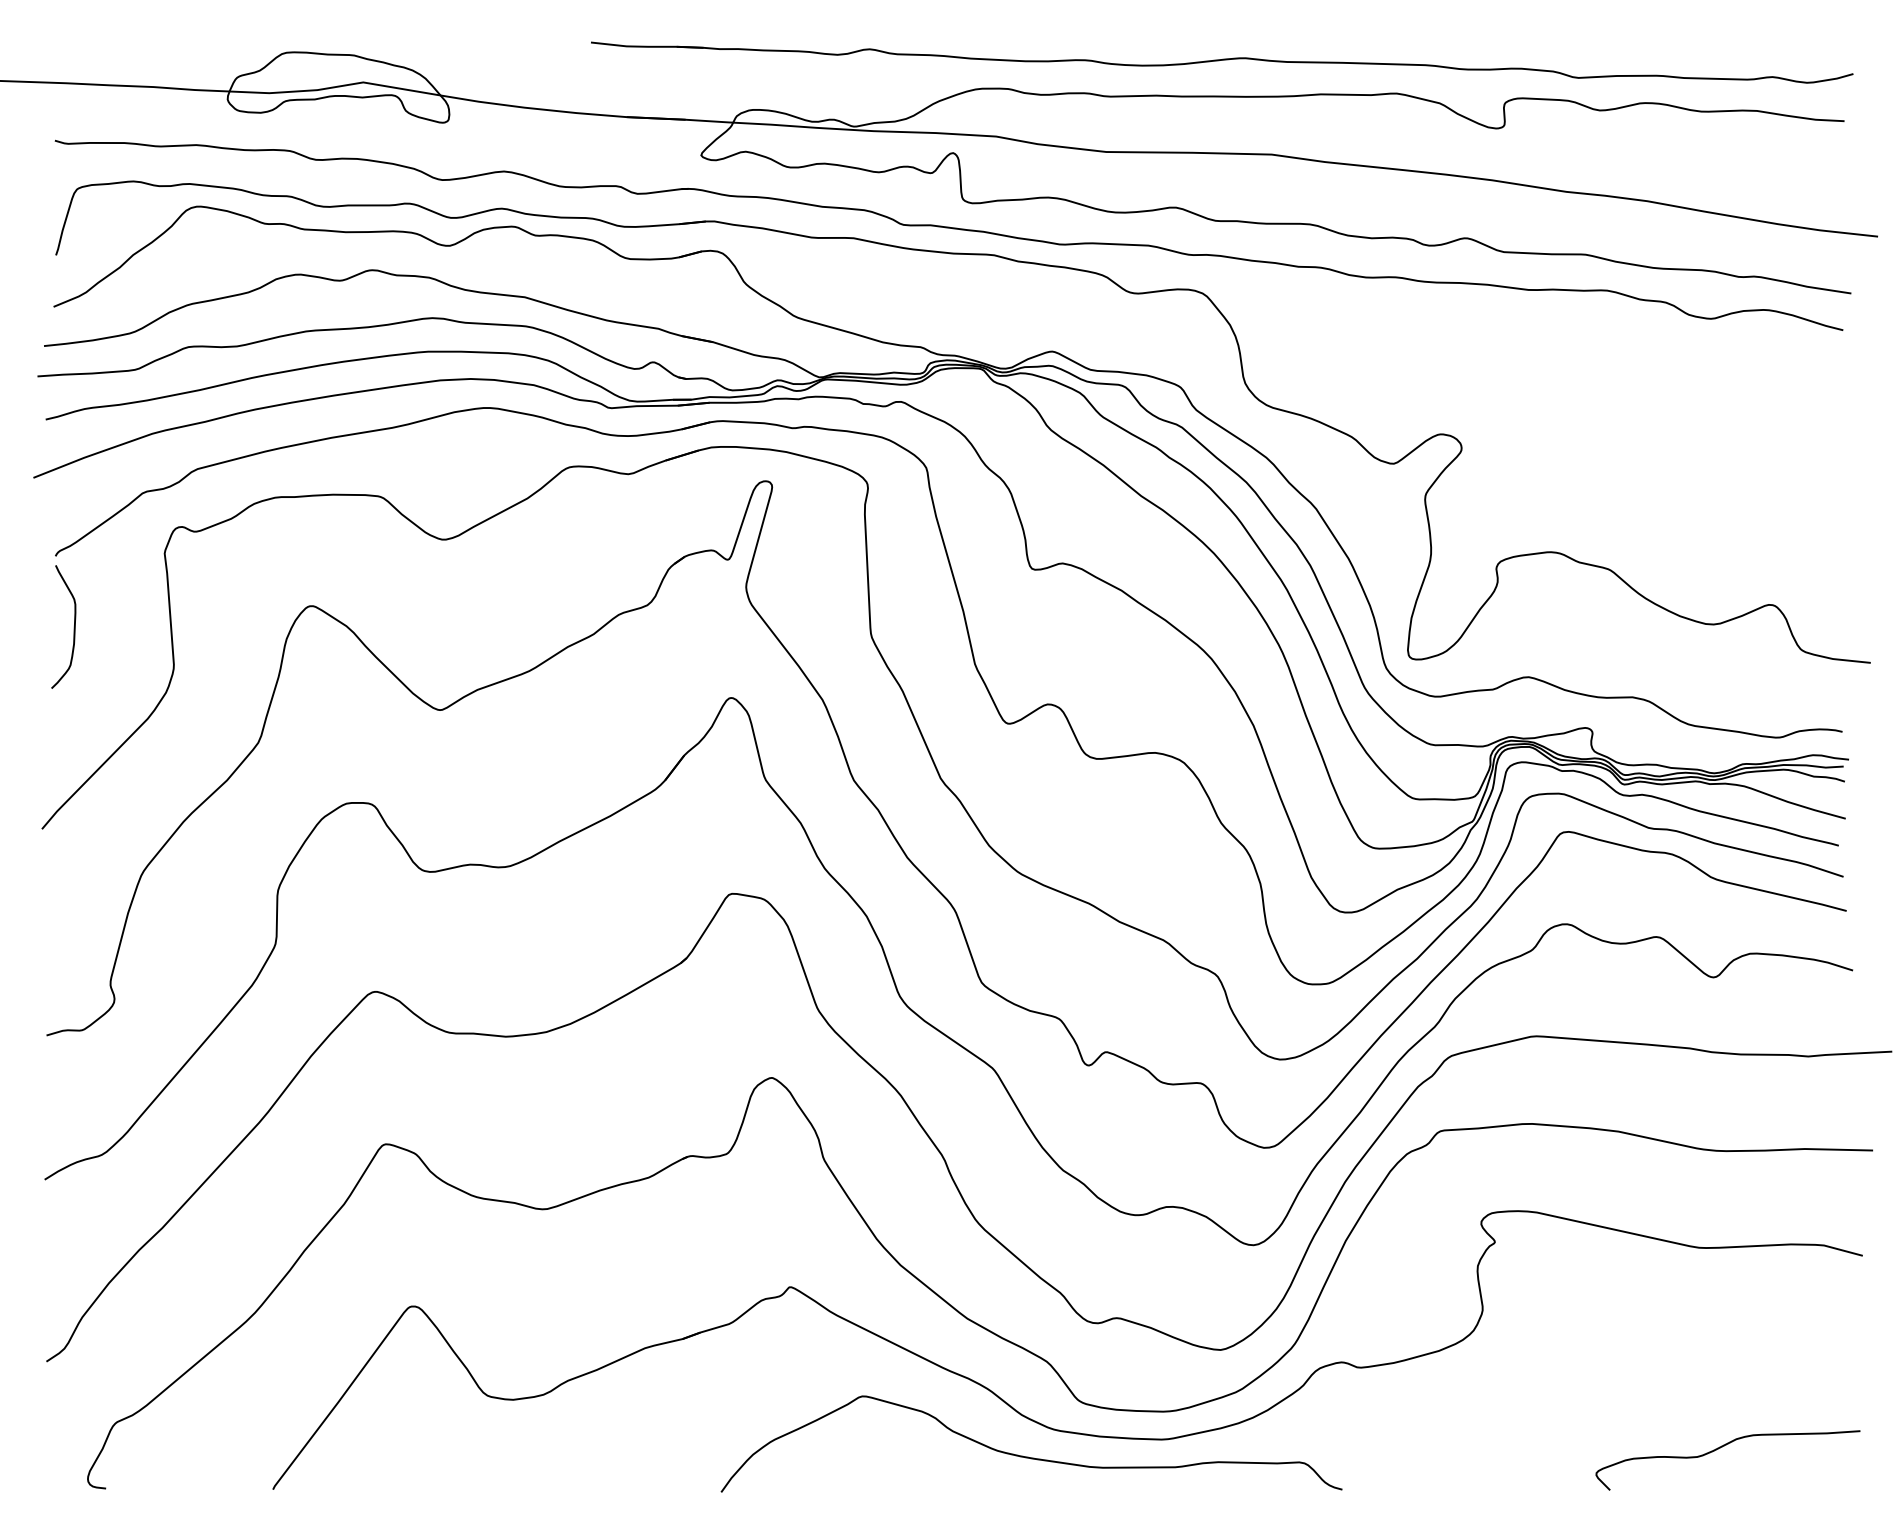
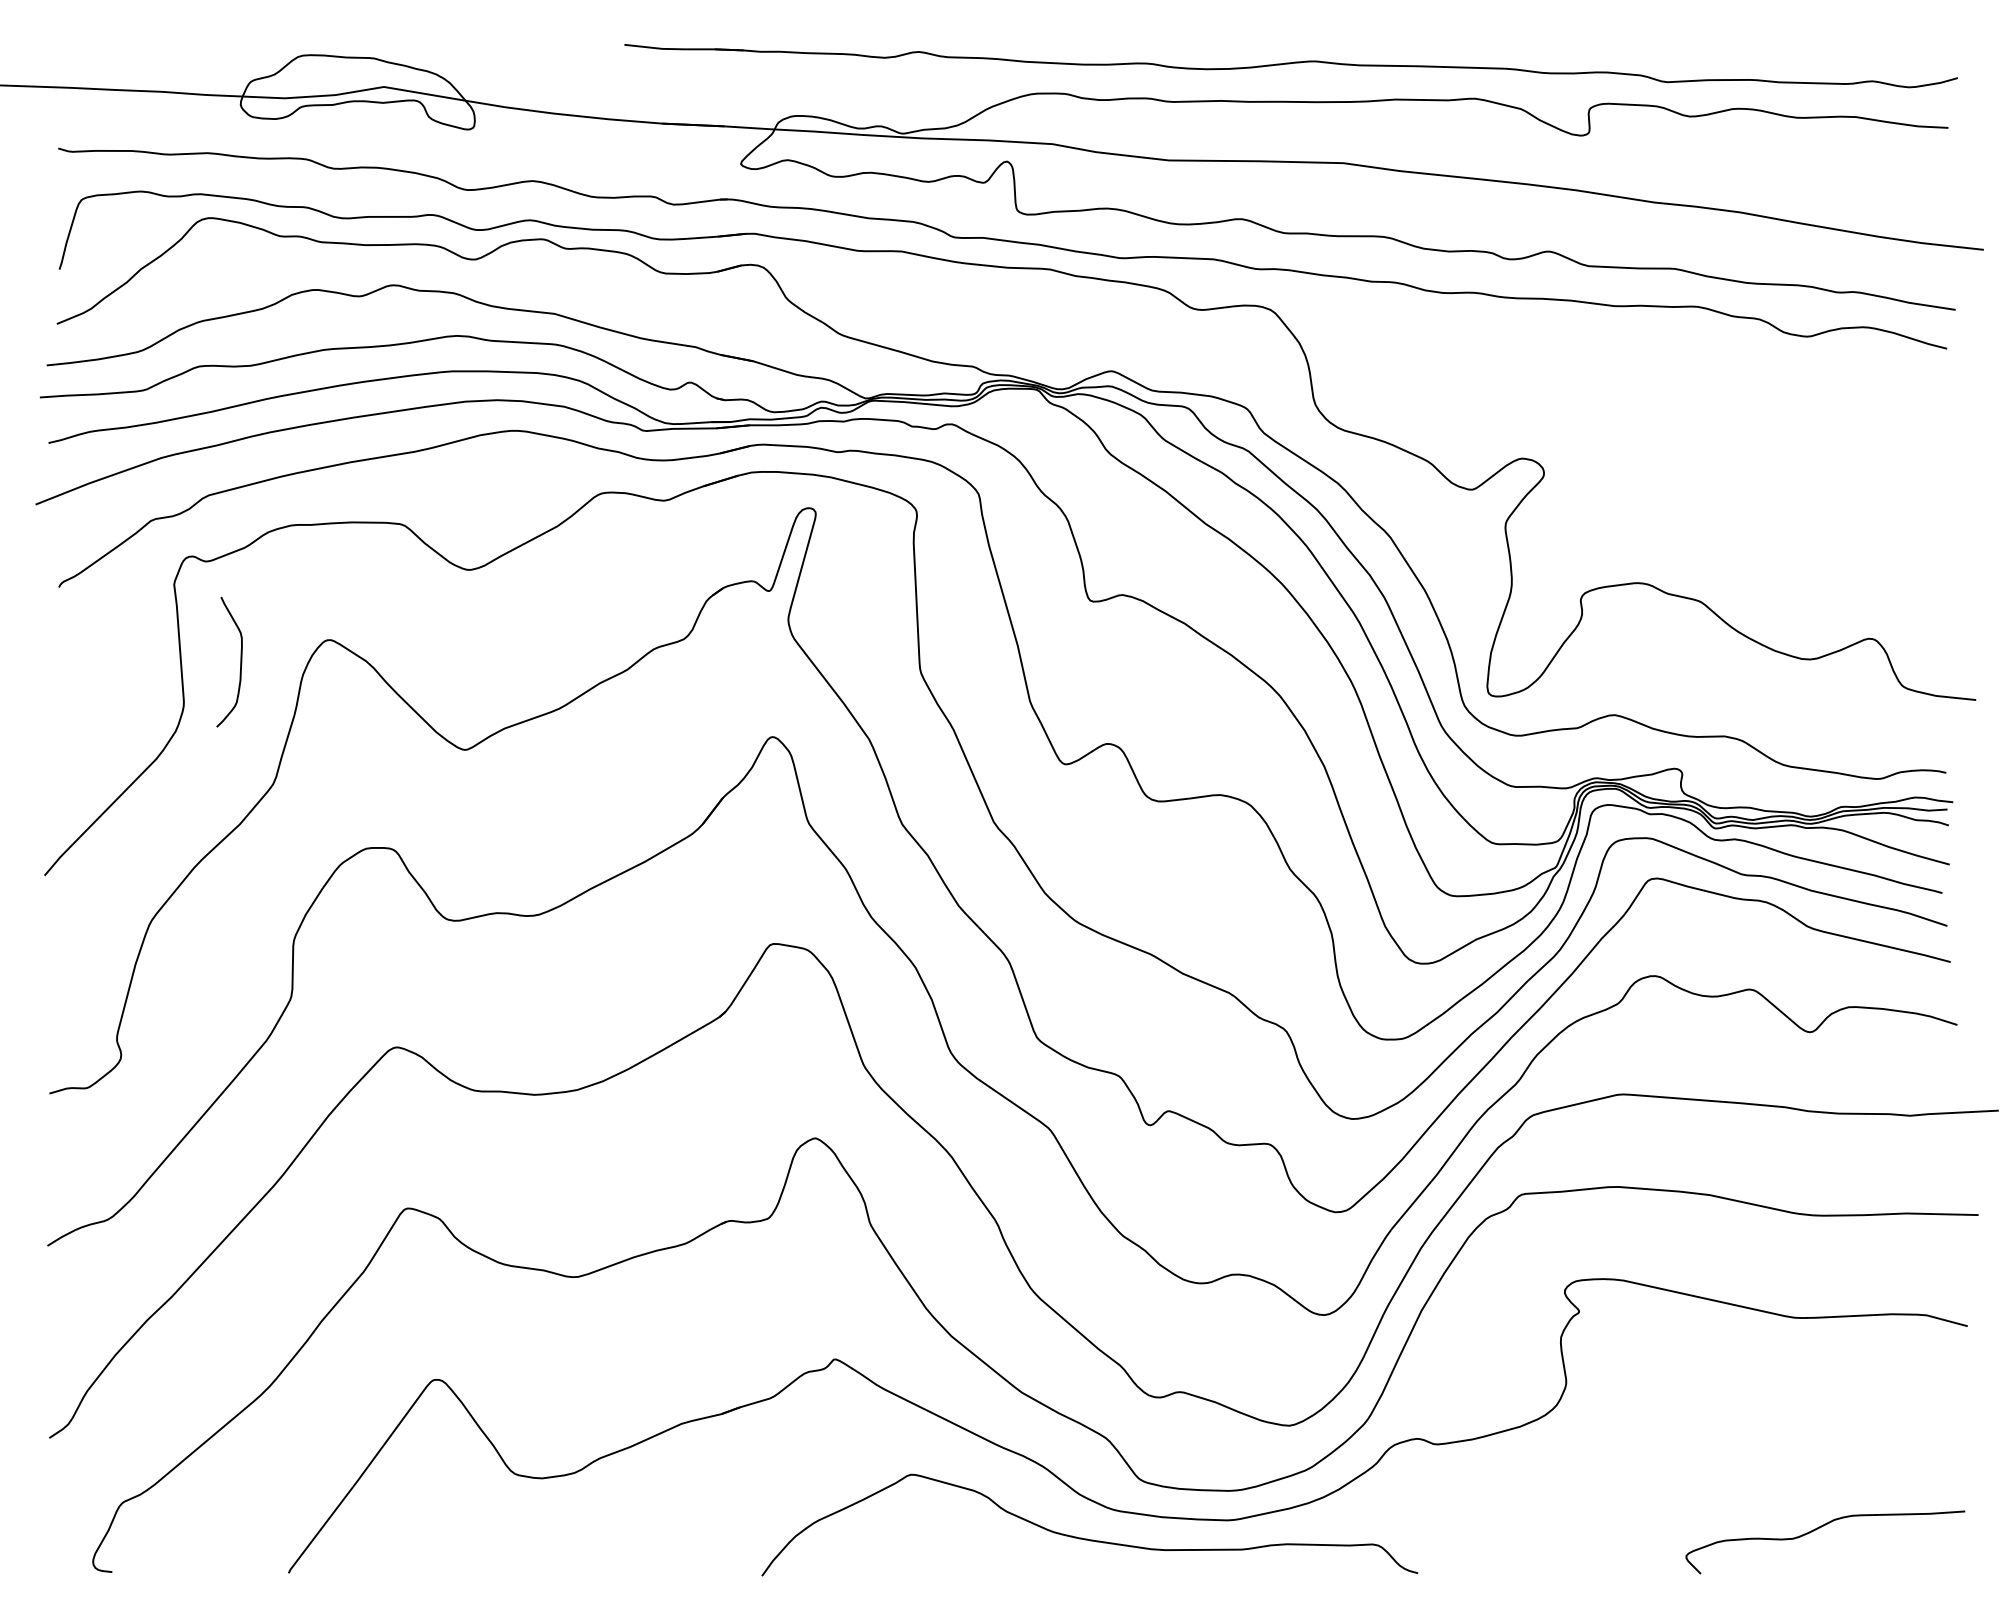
curve: (74, 627) -> (240, 662), moved

